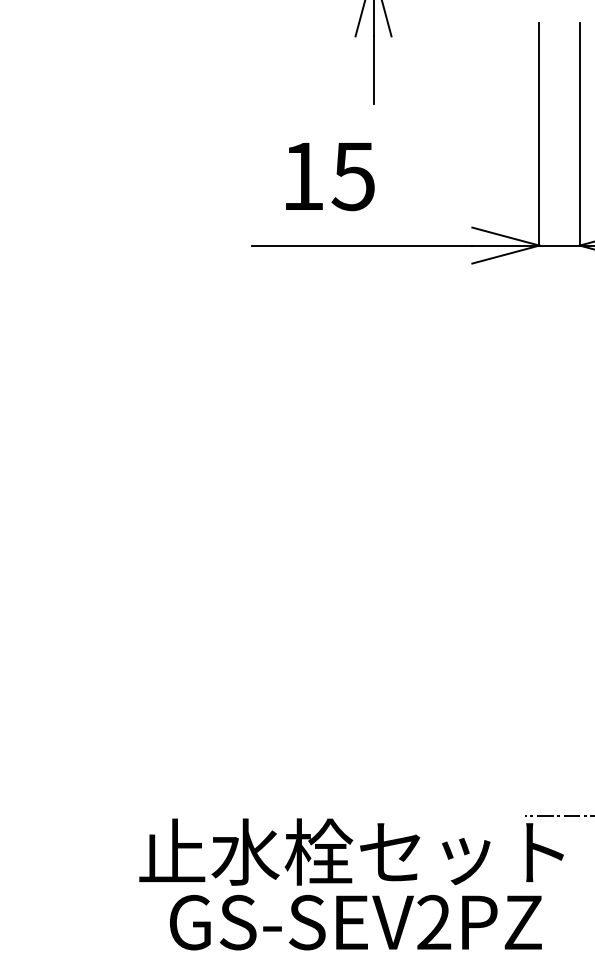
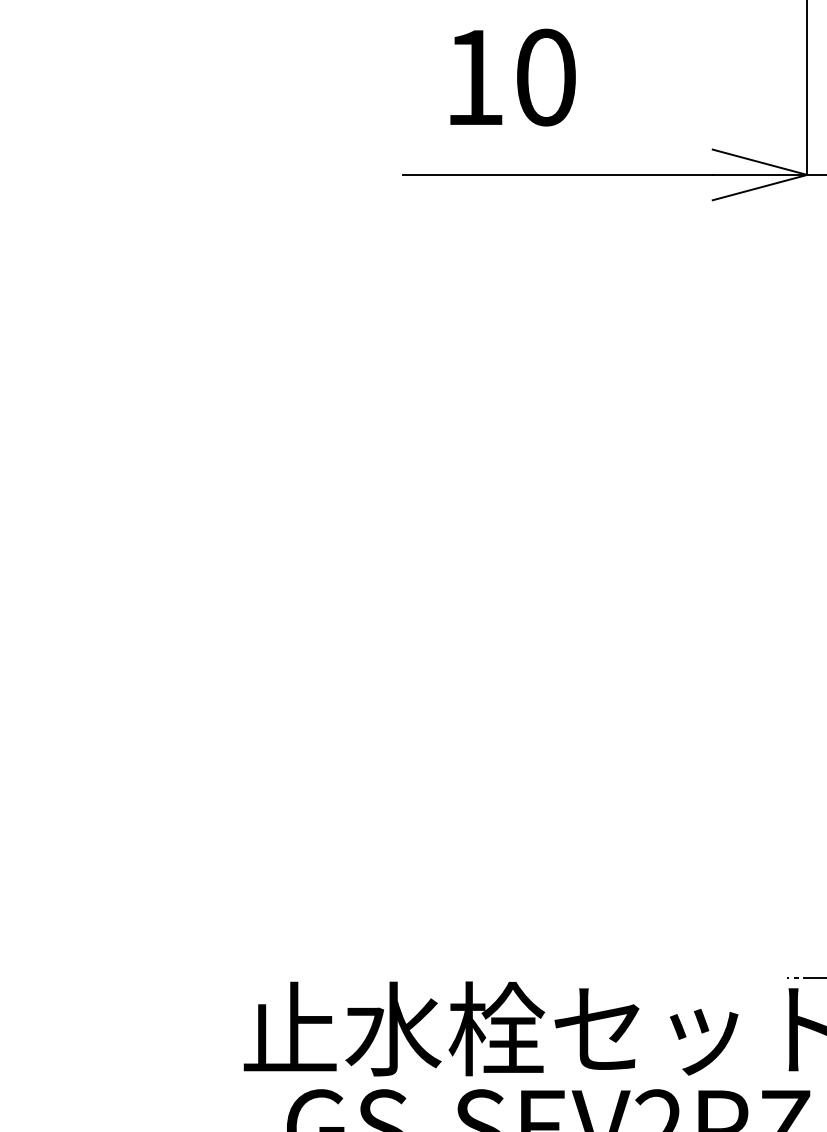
text: (353, 176) -> (545, 77), 15 -> 10

